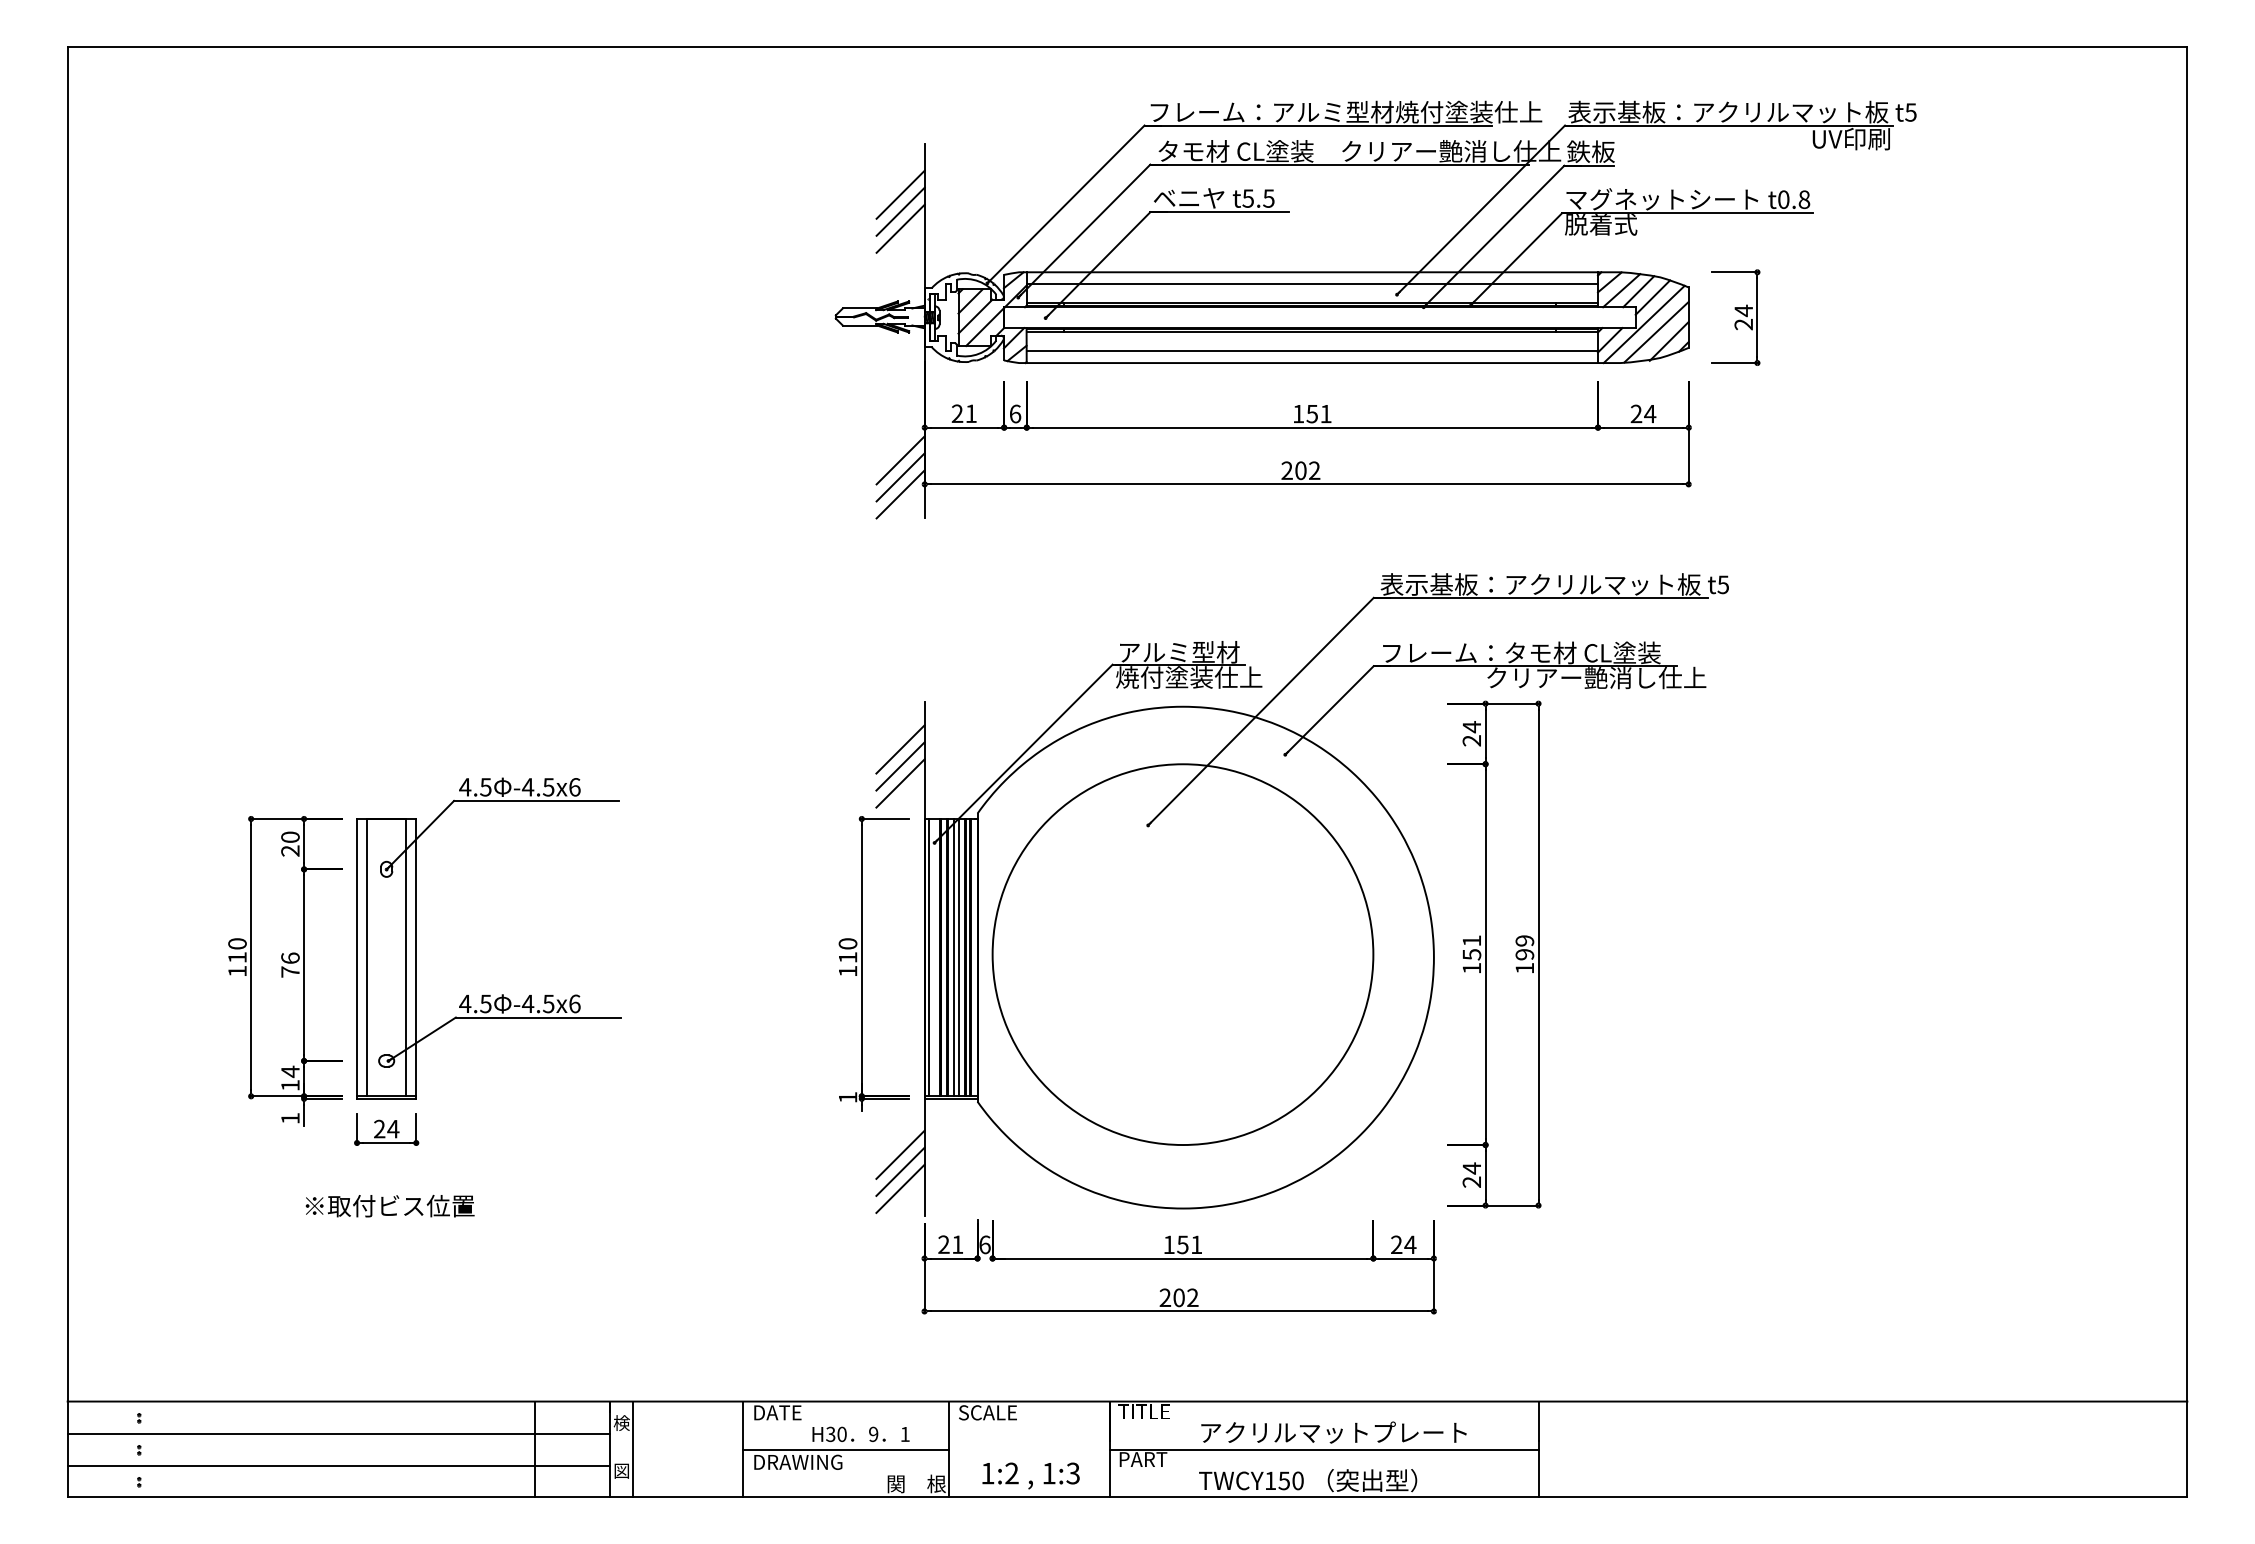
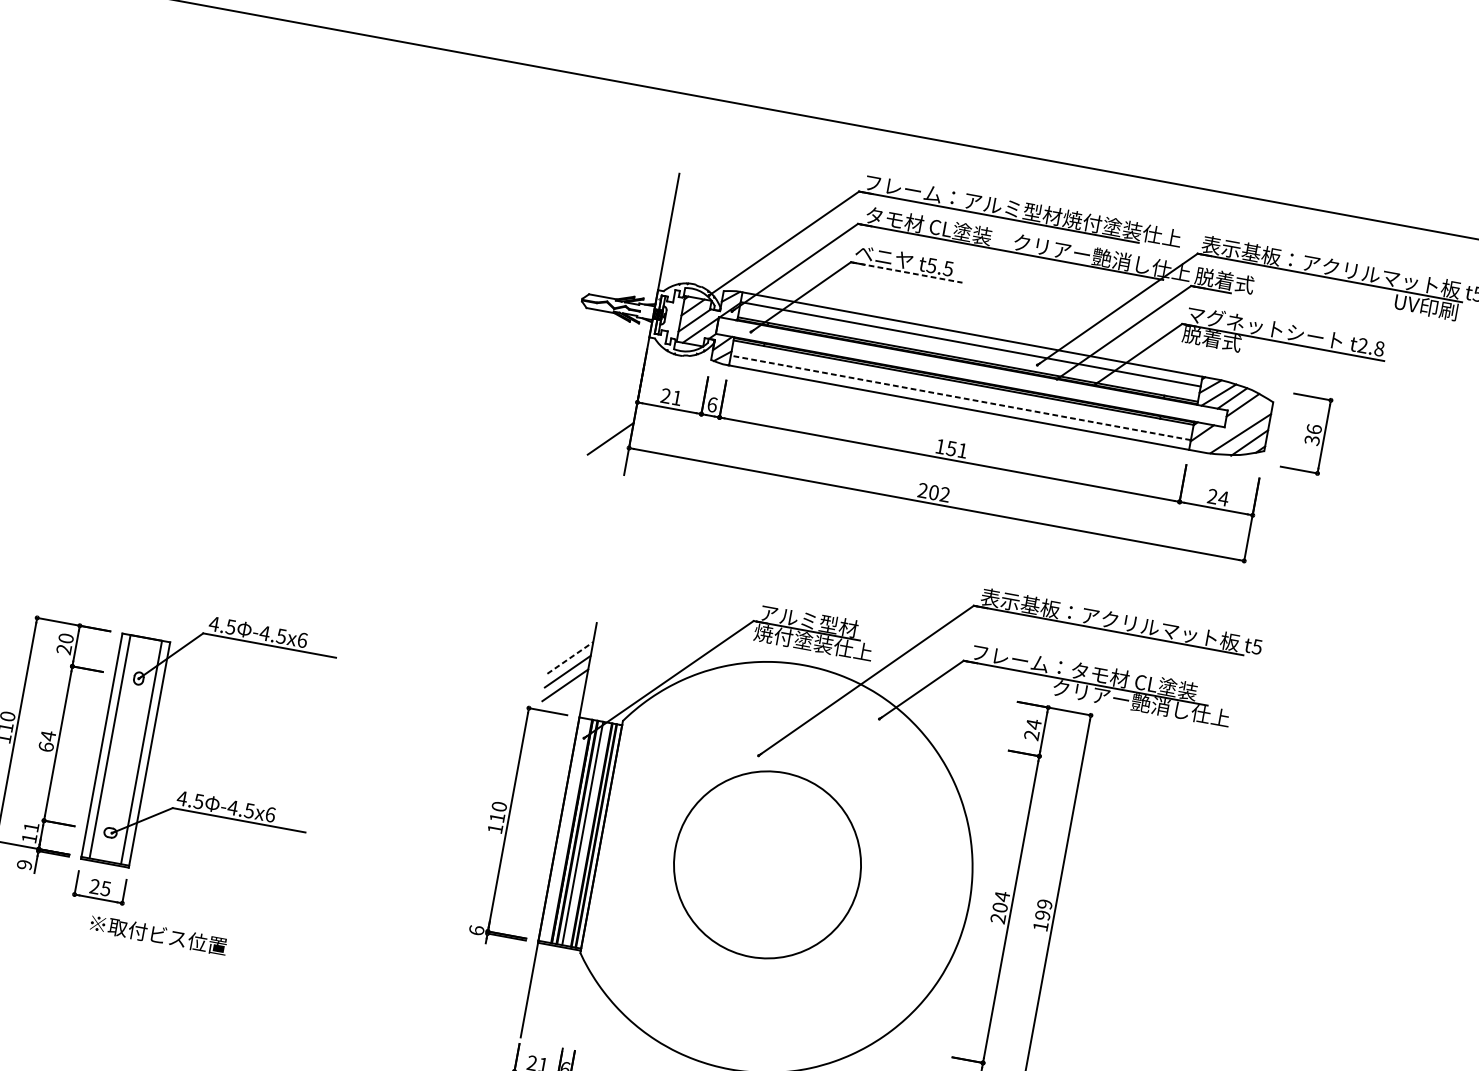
text: (1603, 151) -> (1224, 280), 鉄板 -> 脱着式
line: (900, 194) -> (652, 211), removed
text: (1783, 199) -> (1362, 345), t0.8 -> t2.8
line: (900, 211) -> (649, 224), removed
line: (1220, 212) -> (907, 272), solid -> dashed
line: (900, 228) -> (647, 238), removed
text: (1743, 317) -> (1313, 434), 24 -> 36
line: (1643, 324) -> (1231, 425), removed
line: (1312, 350) -> (961, 397), solid -> dashed
line: (900, 460) -> (613, 425), removed
line: (900, 494) -> (608, 452), removed
line: (900, 749) -> (570, 657), solid -> dashed
circle: (1182, 954) -> (767, 864), size x0.6
text: (1471, 954) -> (999, 907), 151 -> 204
line: (929, 957) -> (562, 829), removed
line: (959, 957) -> (587, 834), removed
text: (290, 964) -> (47, 740), 76 -> 64
text: (290, 1071) -> (31, 827), 14 -> 11
text: (847, 1096) -> (476, 929), 1 -> 6
text: (290, 1118) -> (24, 864), 1 -> 9
text: (393, 1129) -> (105, 889), 24 -> 25
line: (900, 1154) -> (510, 984), removed
line: (900, 1171) -> (507, 997), removed
line: (900, 1188) -> (505, 1011), removed
text: (389, 1205) -> (158, 934), moved

